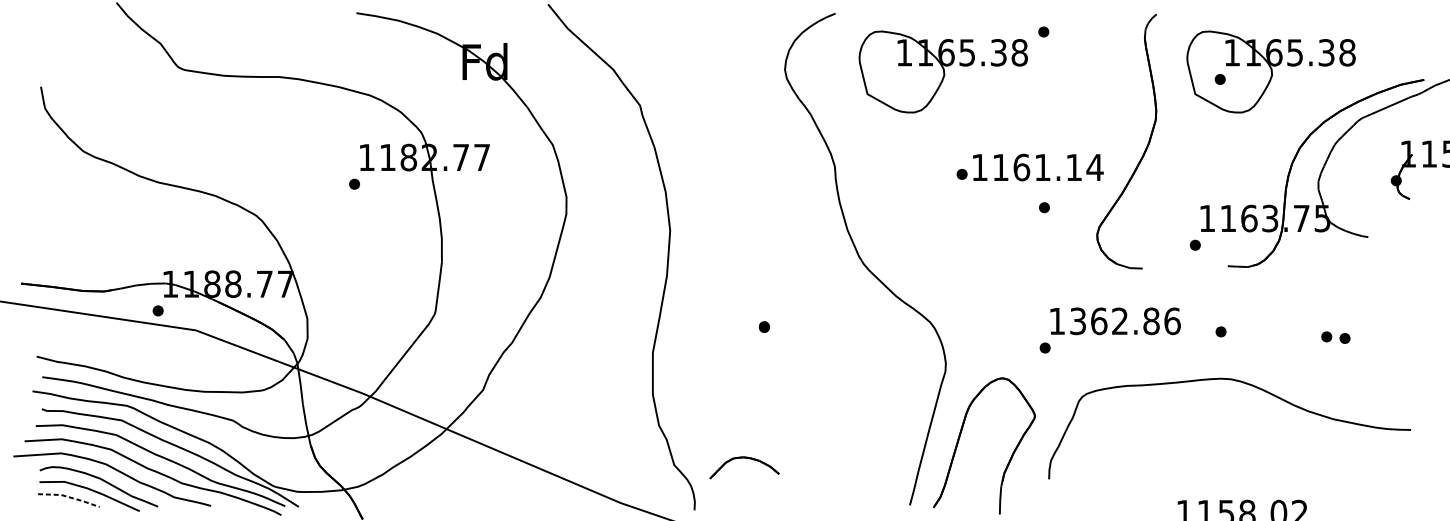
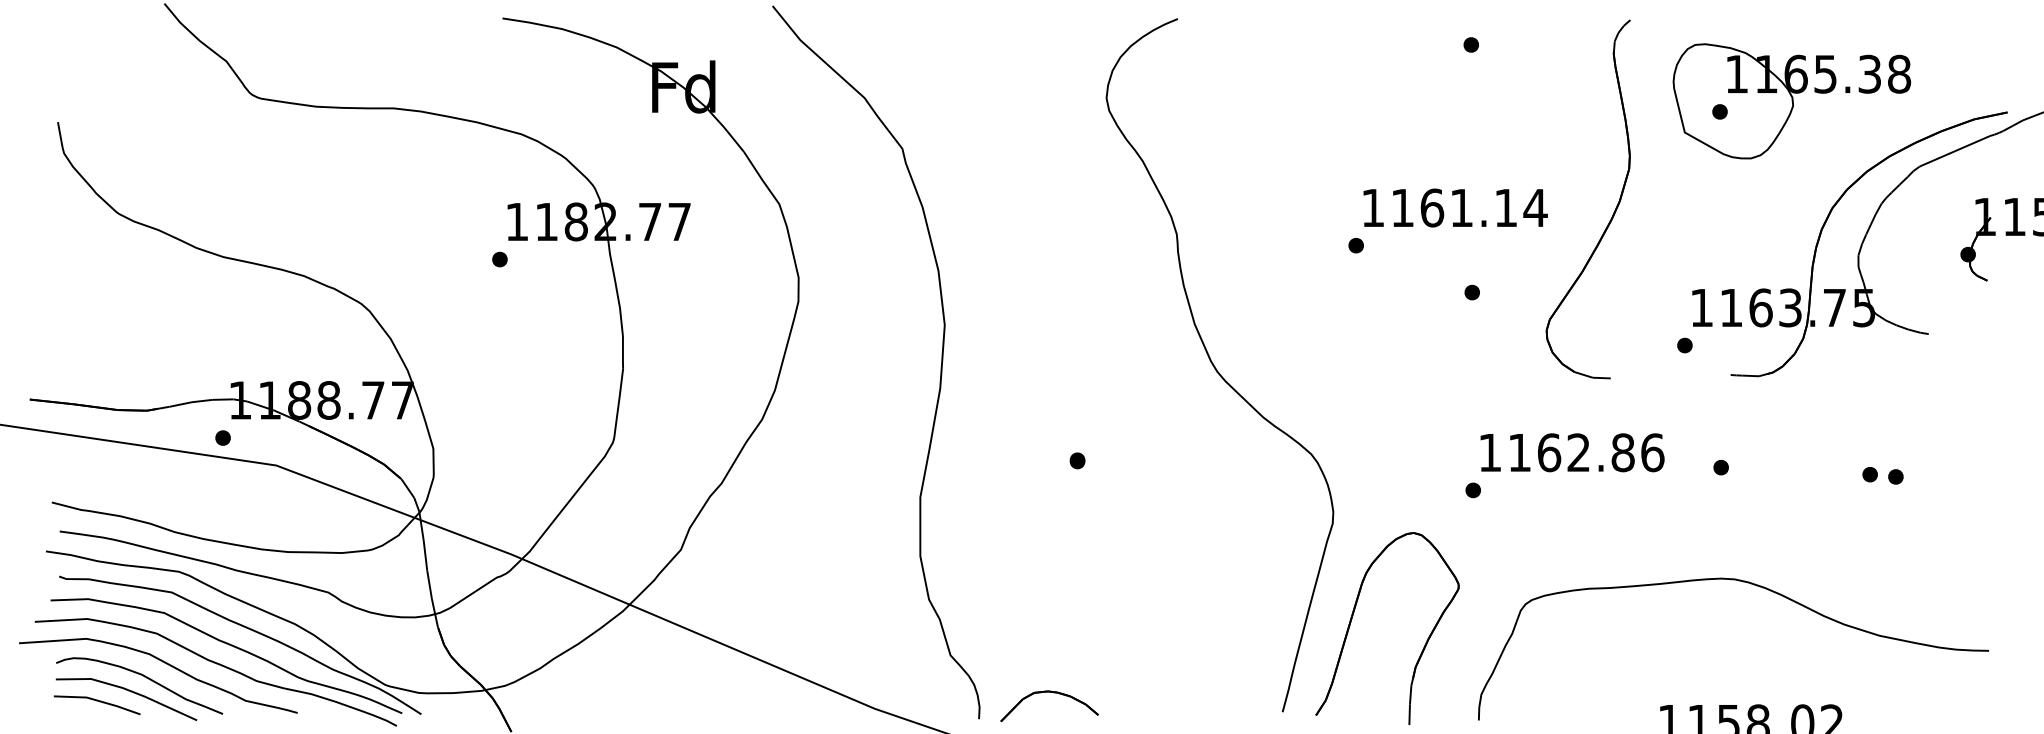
part: (943, 72) -> (1329, 101), removed
text: (1038, 167) -> (1455, 207), moved
text: (1077, 321) -> (1519, 452), 1362.86 -> 1162.86
curve: (1243, 383) -> (1753, 585), moved
part: (747, 458) -> (1053, 693), moved
line: (69, 497) -> (98, 700), dashed -> solid

